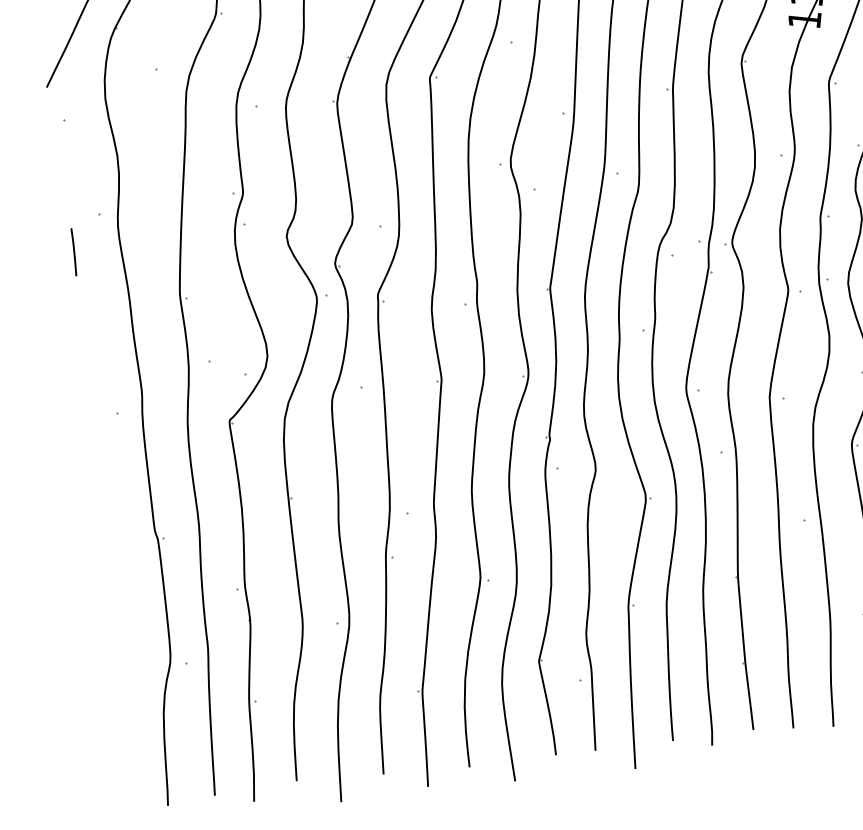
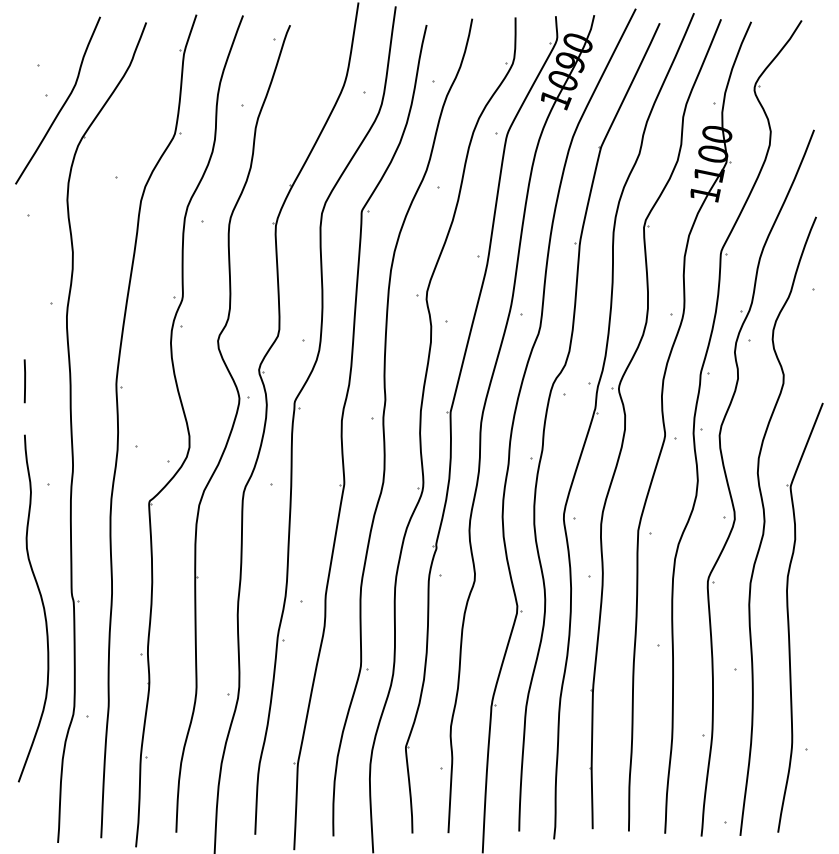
line: (73, 252) -> (24, 381), moved
curve: (124, 547) -> (42, 606), added

